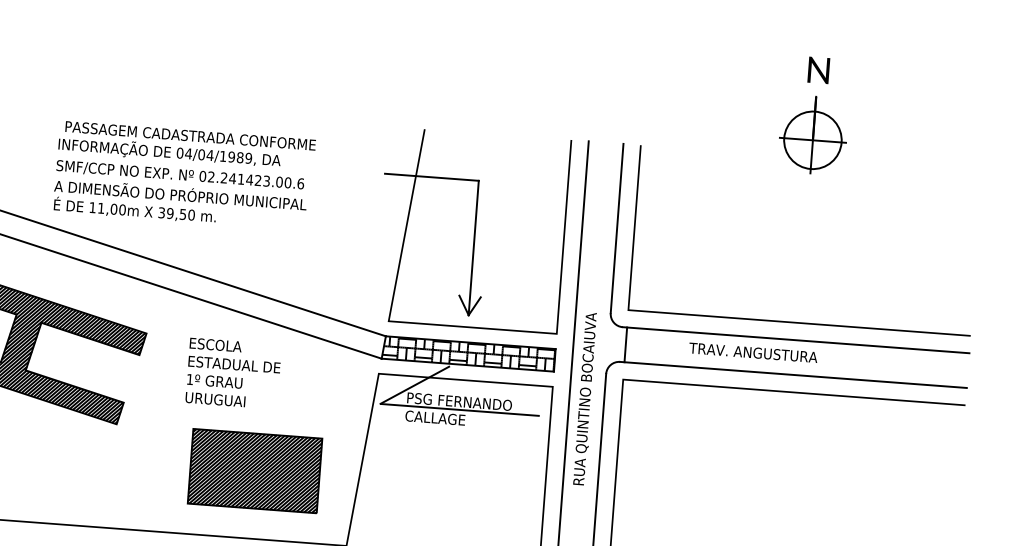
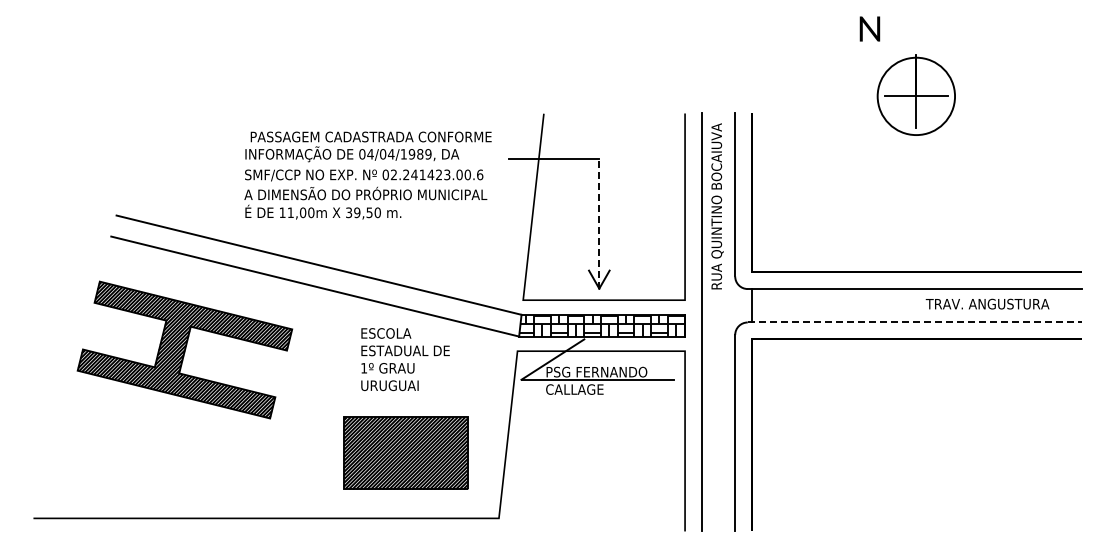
text: (818, 69) -> (869, 28), moved
circle: (812, 140) -> (915, 96), size x1.4
text: (183, 175) -> (367, 175), moved
line: (473, 247) -> (599, 223), solid -> dashed
text: (753, 352) -> (987, 303), moved
text: (233, 373) -> (405, 359), moved
line: (793, 374) -> (914, 322), solid -> dashed
text: (585, 399) -> (717, 206), moved

